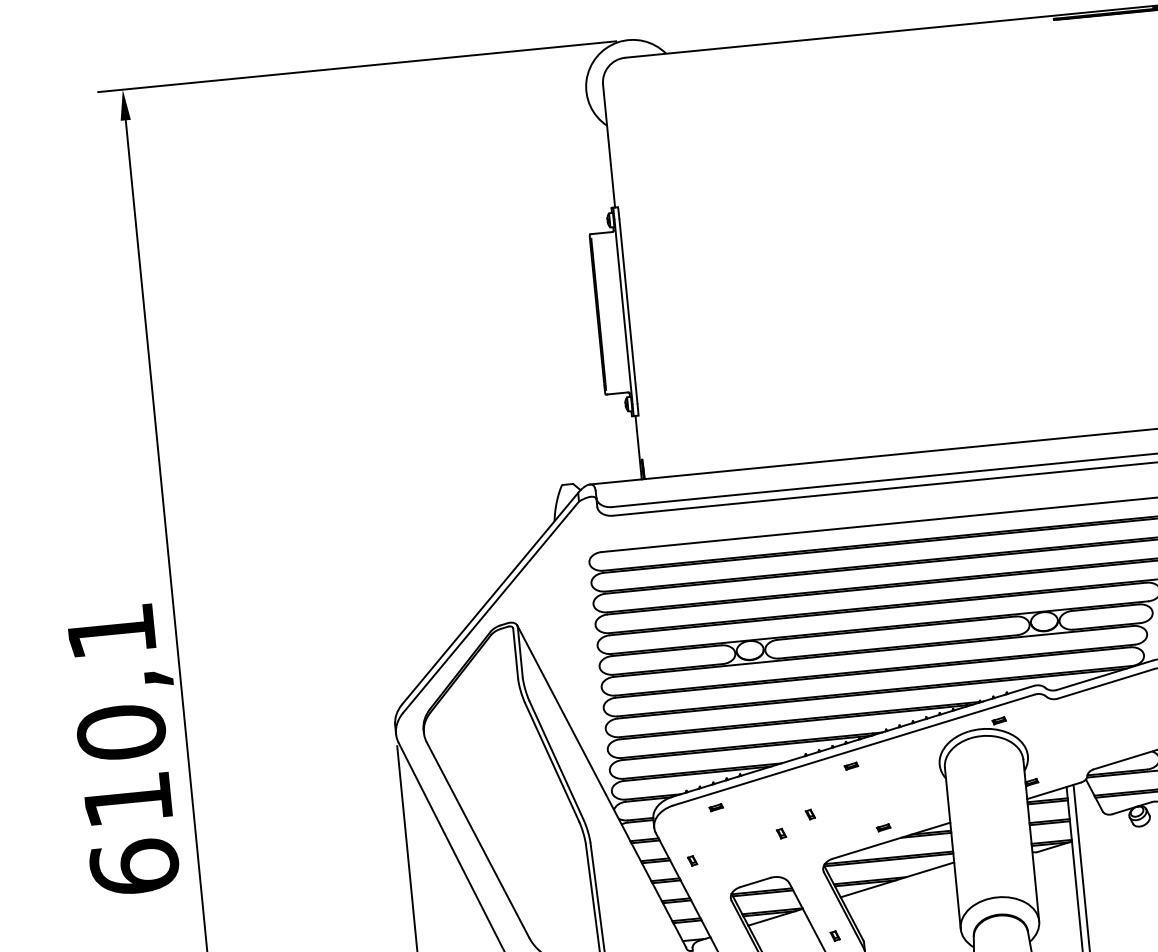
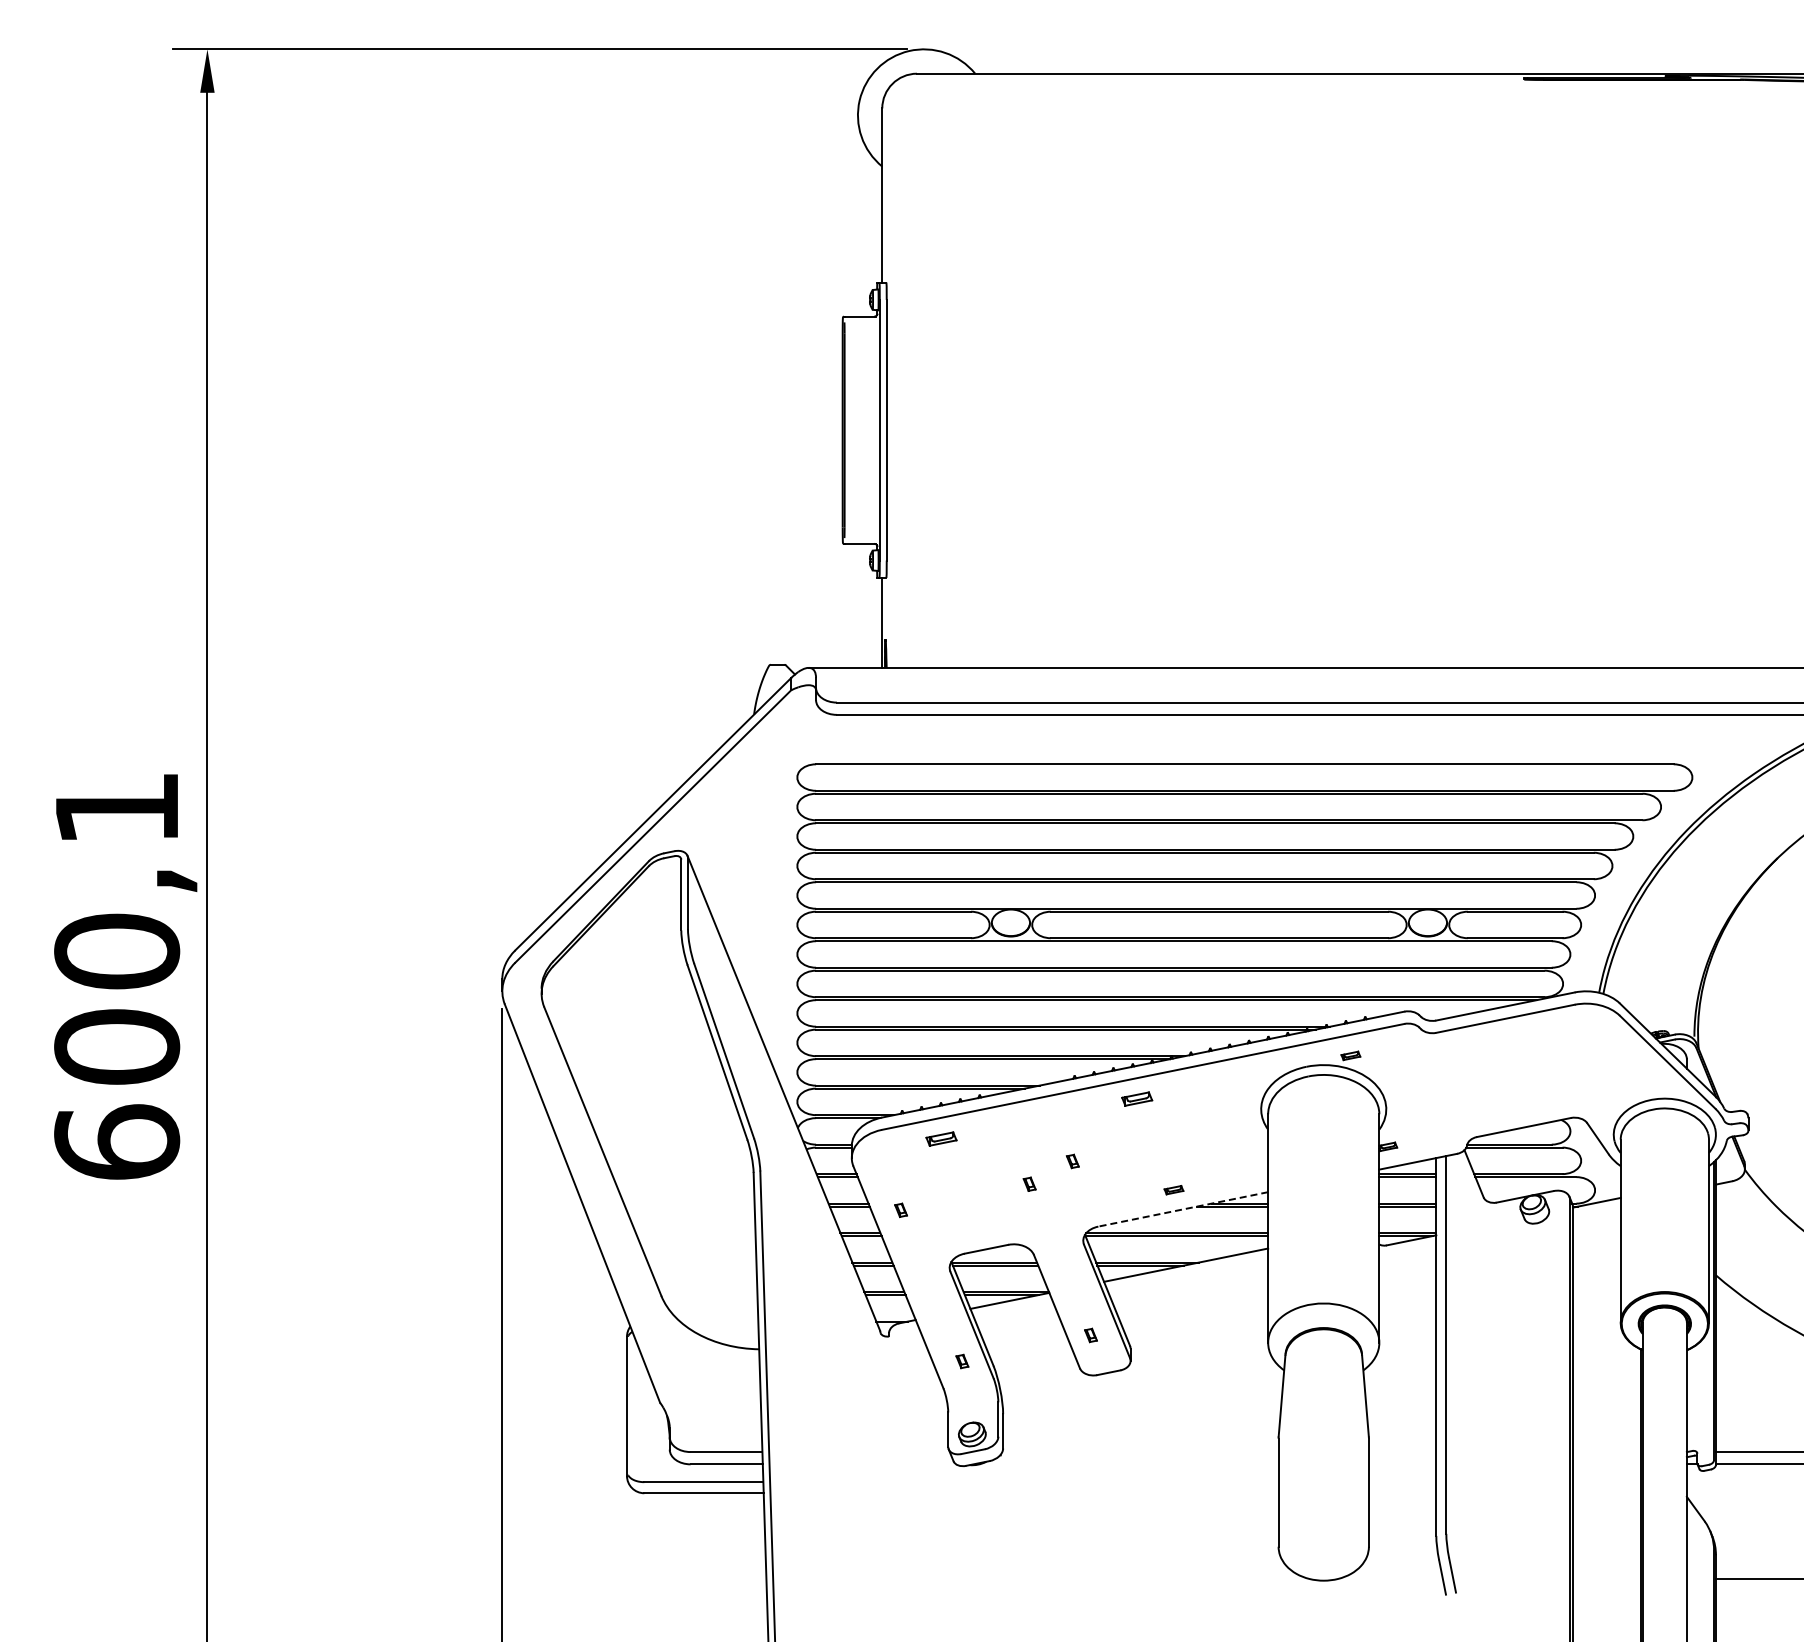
part: (851, 766) -> (1136, 1099), size x1.6
text: (128, 799) -> (117, 1046), 610,1 -> 600,1
part: (716, 807) -> (941, 1138), size x1.6
line: (891, 840) -> (1183, 1209), solid -> dashed

